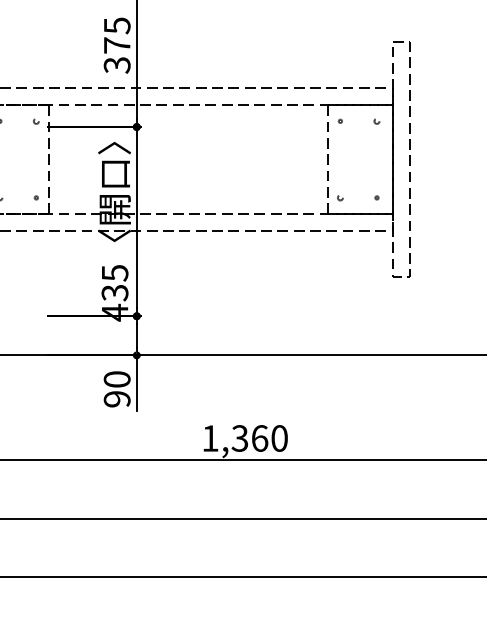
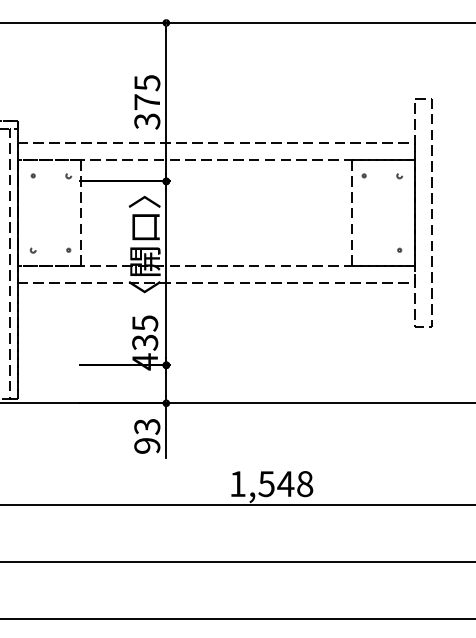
circle: (339, 198) -> (363, 250), removed
text: (117, 379) -> (147, 426), 90 -> 93
text: (260, 438) -> (286, 484), 1,360 -> 1,548

